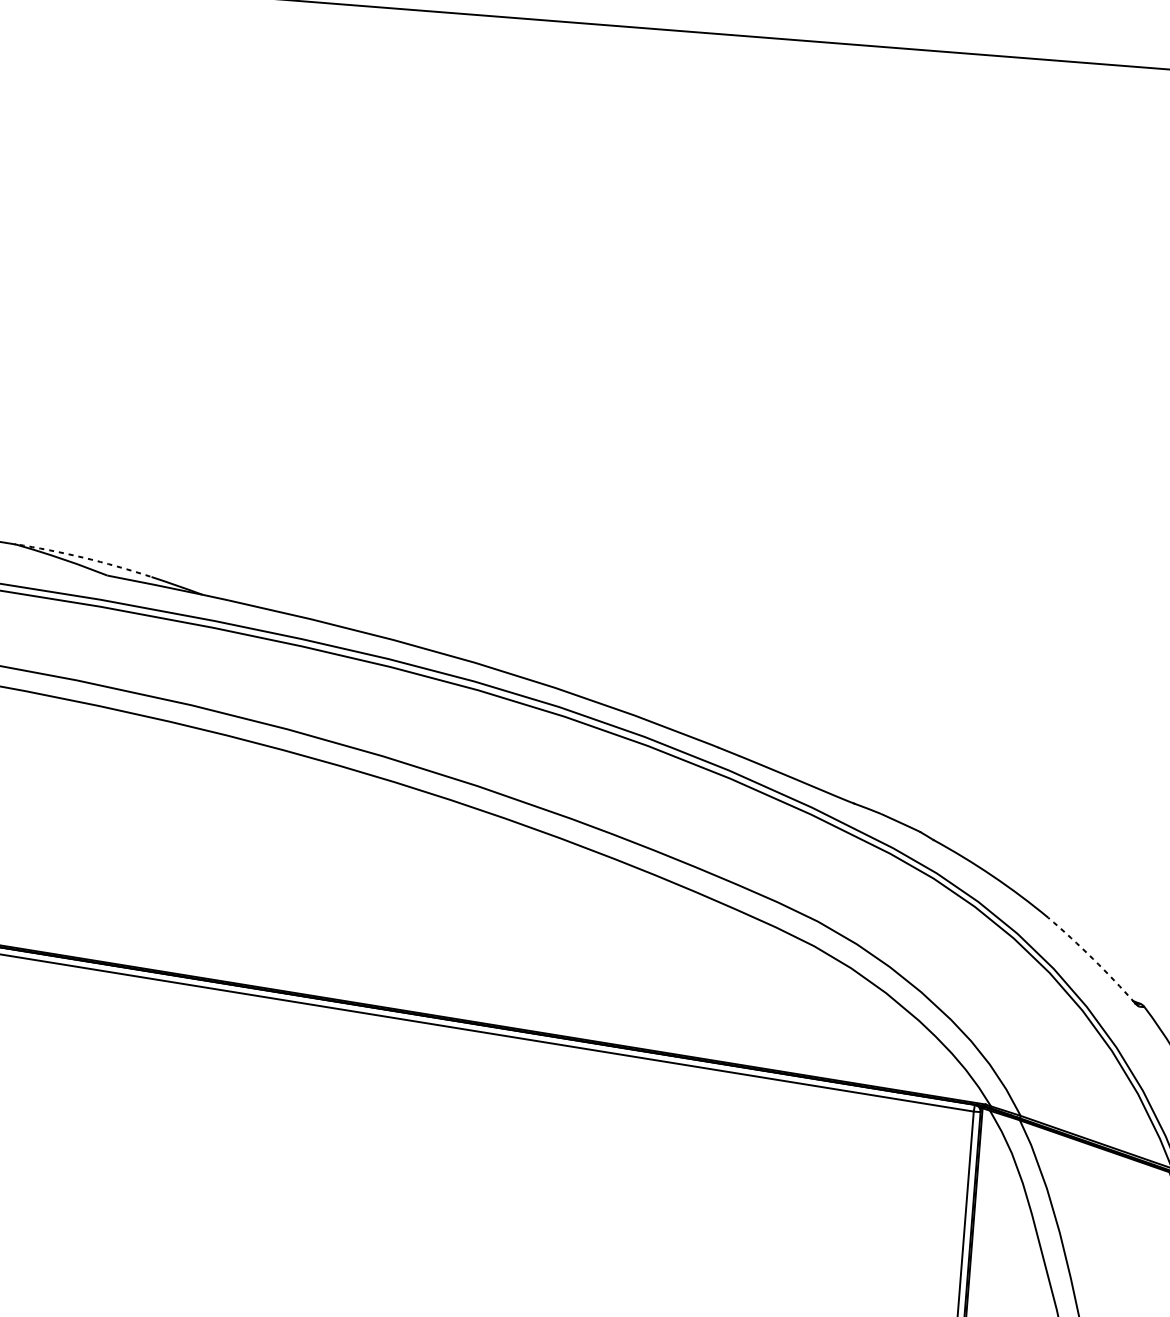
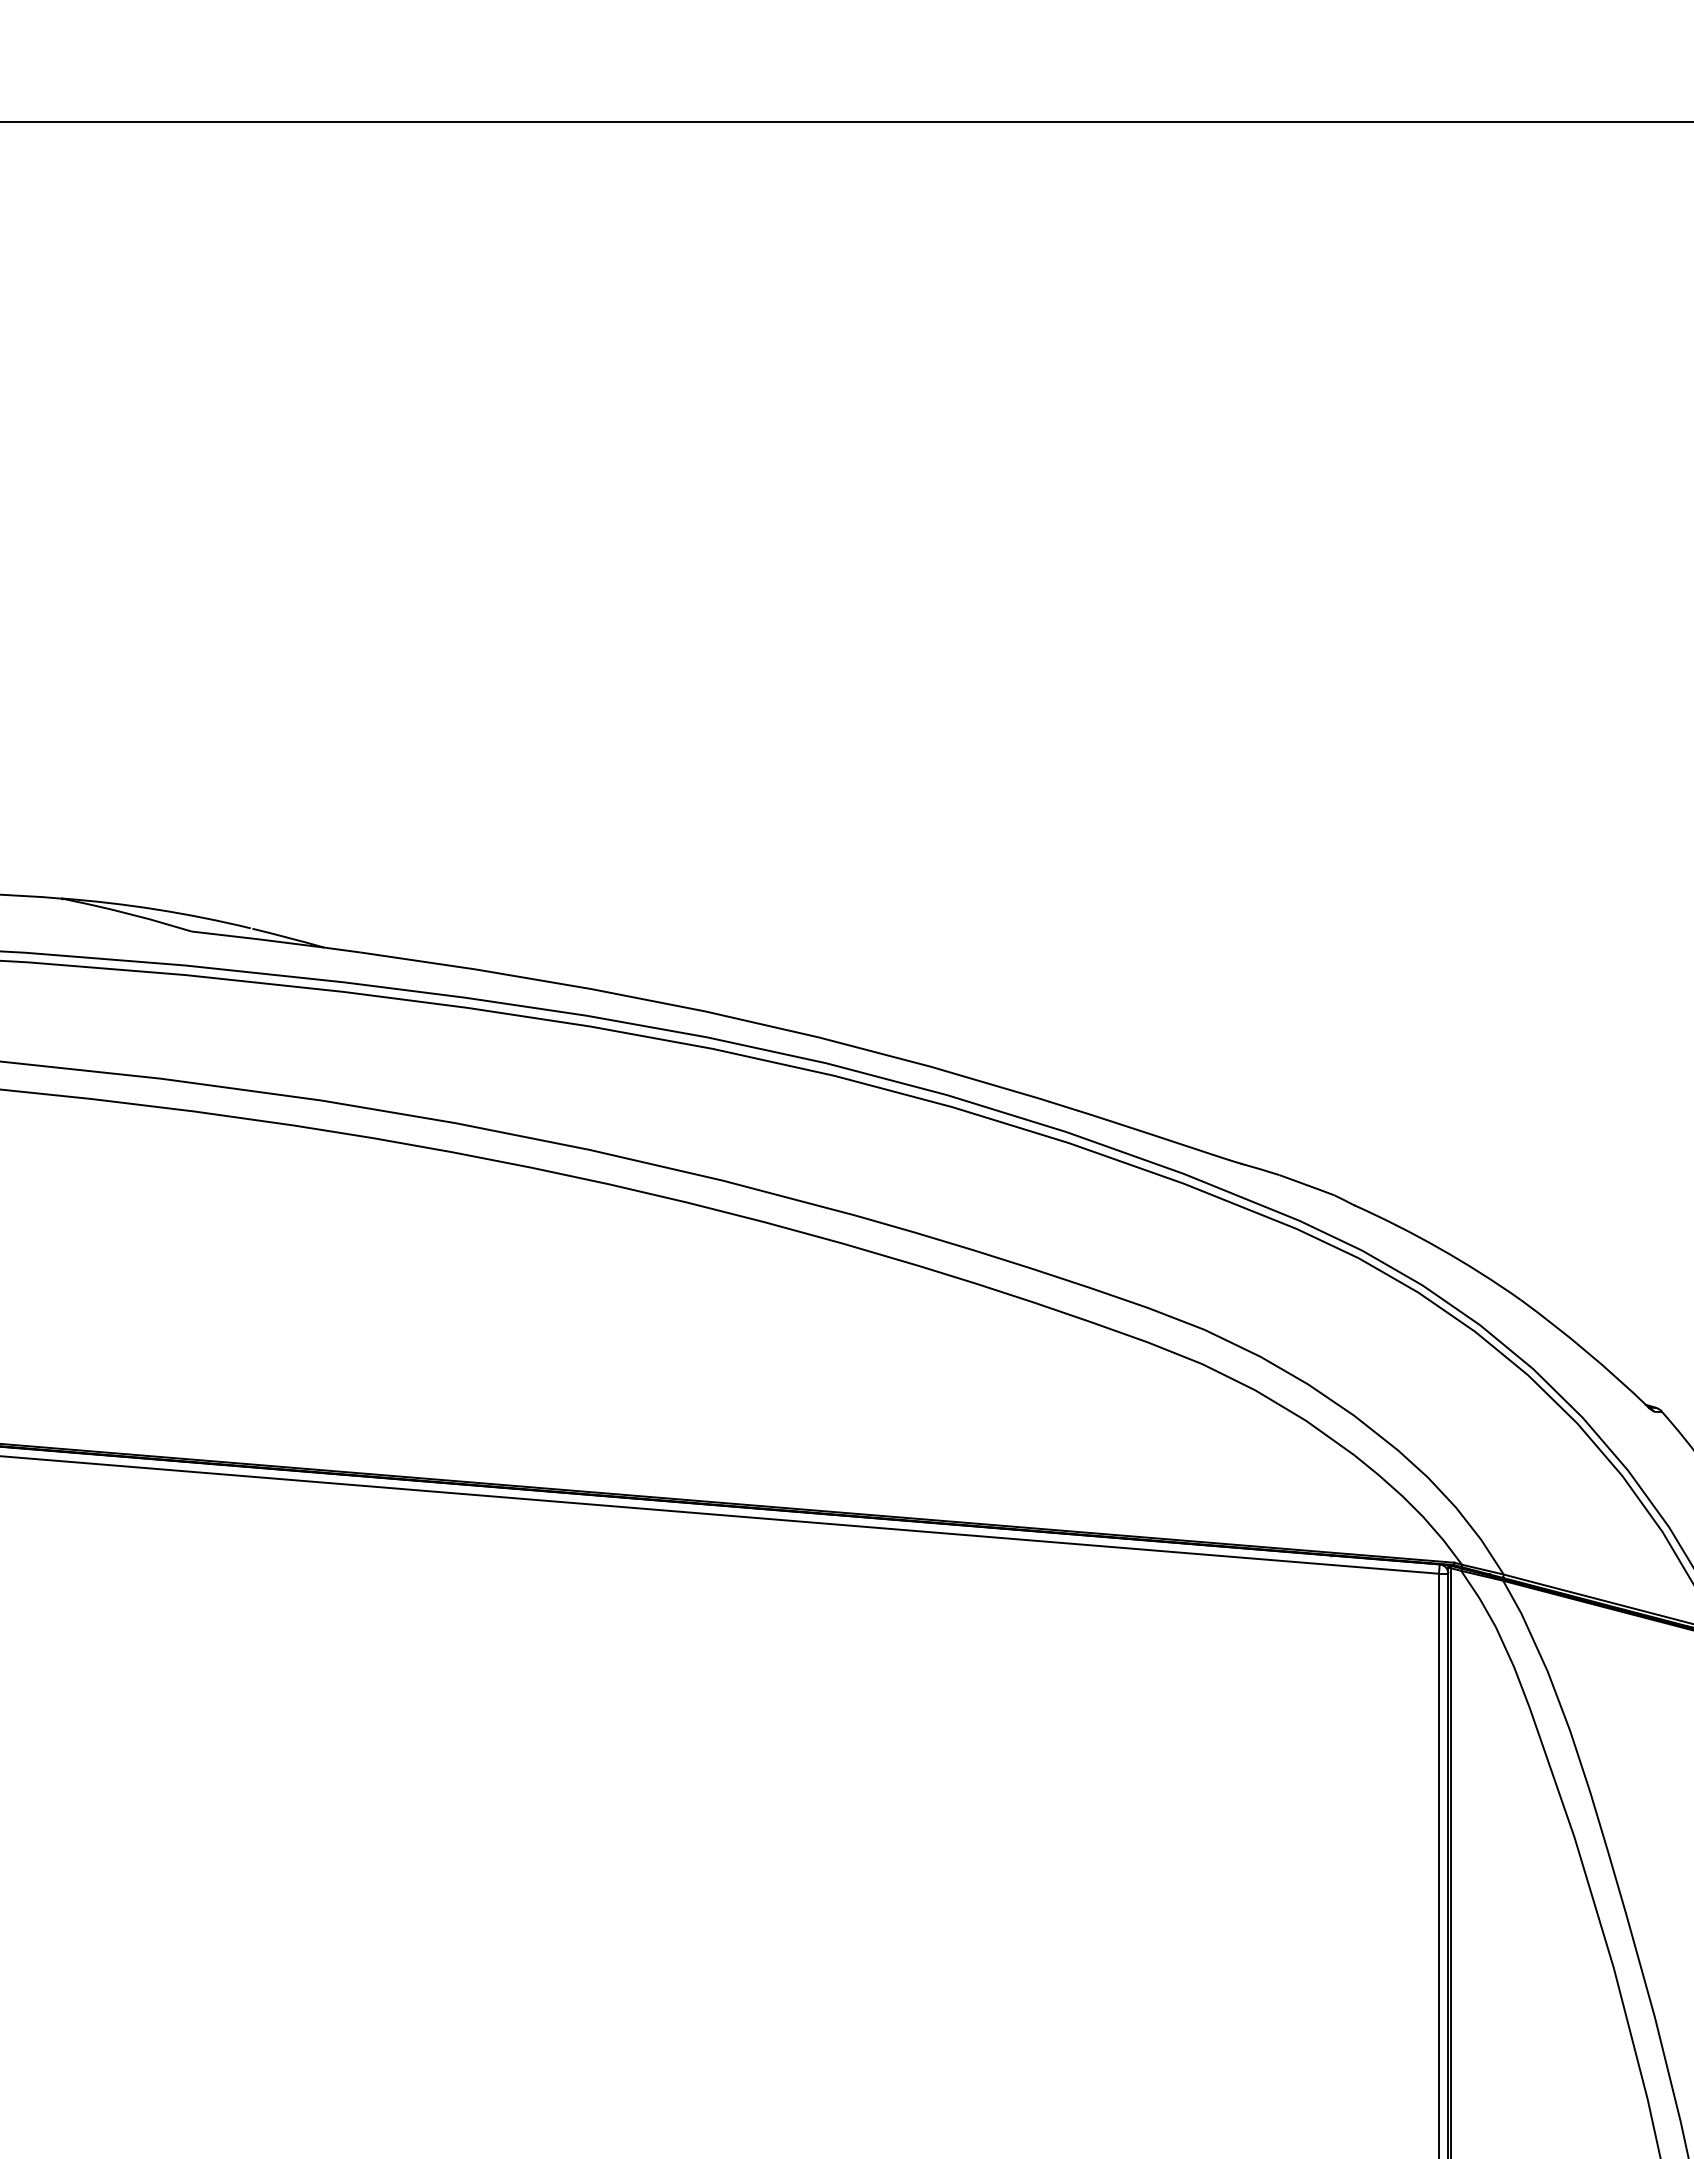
arc: (83, 557) -> (156, 909), dashed -> solid
arc: (1093, 959) -> (1586, 1351), dashed -> solid

